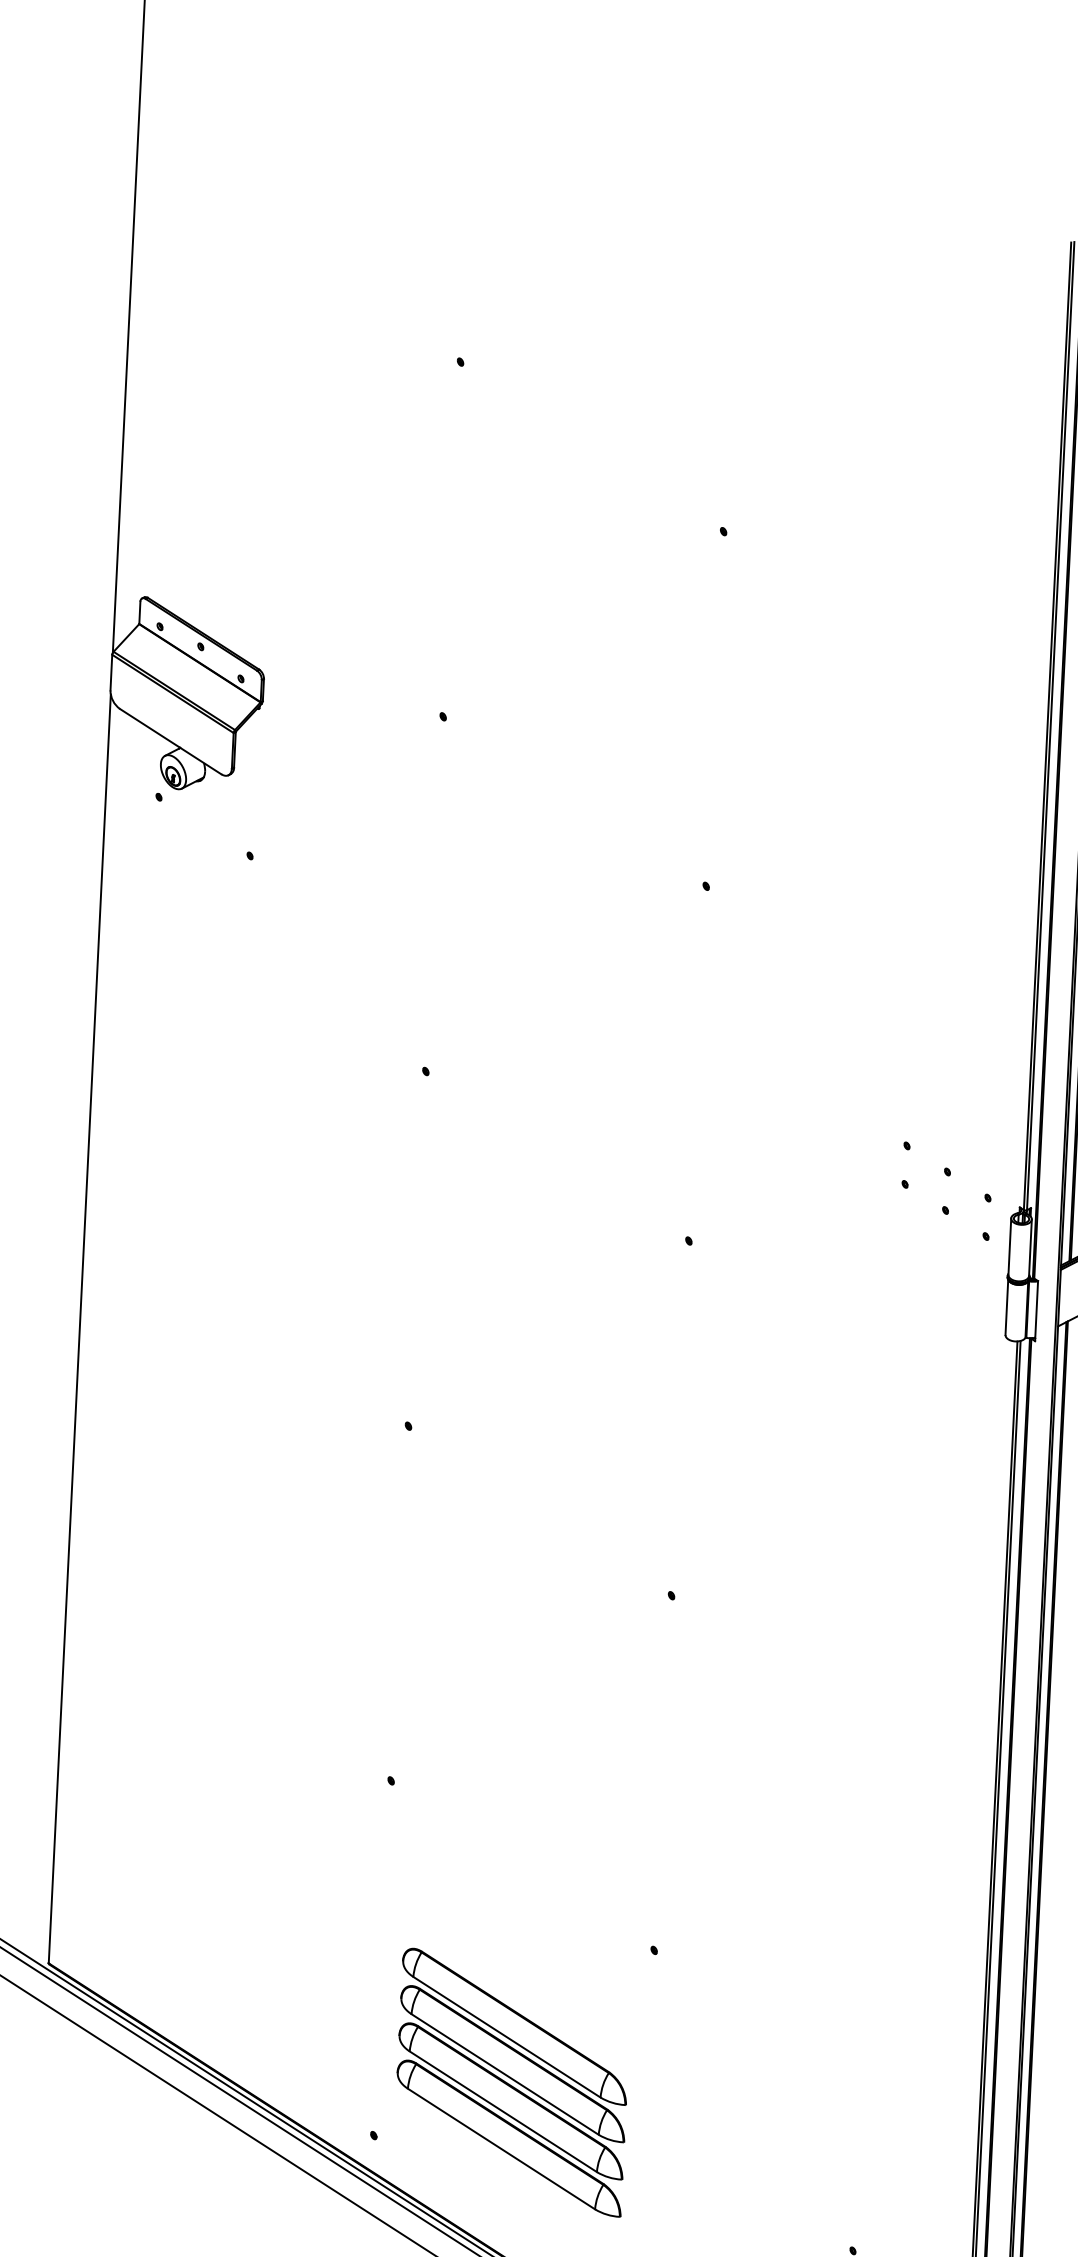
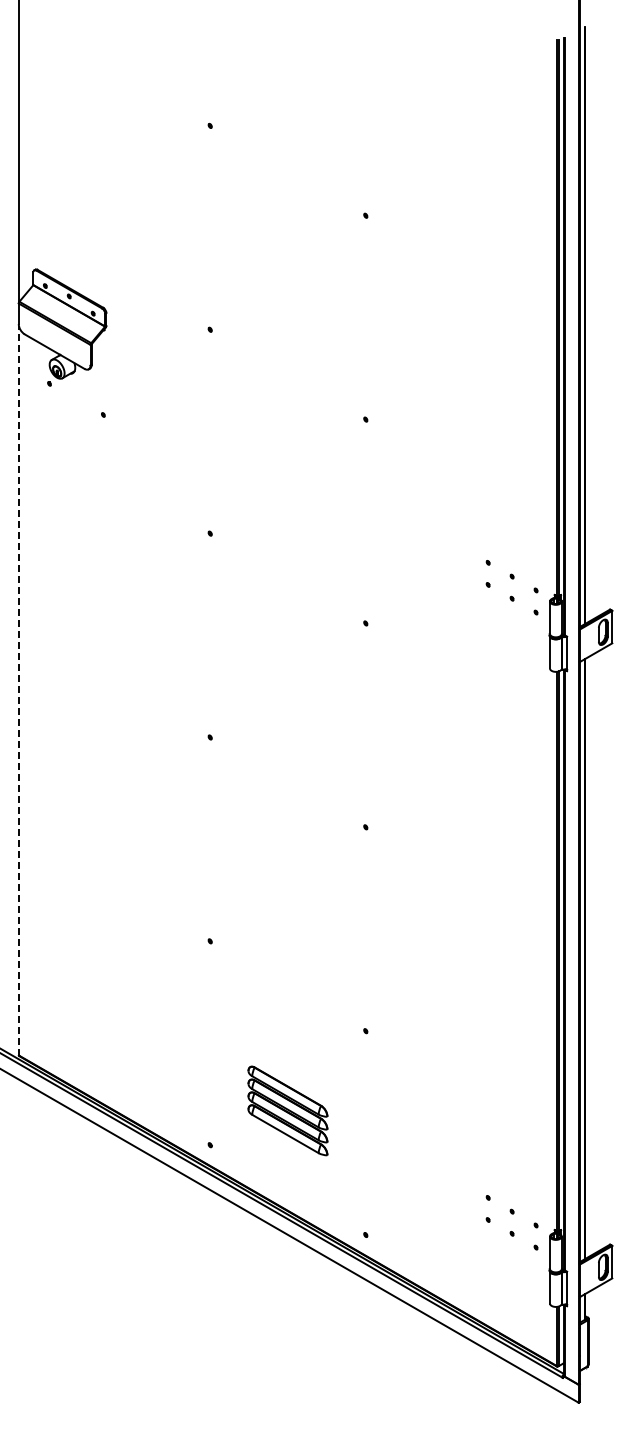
line: (80, 1328) -> (19, 690), solid -> dashed
part: (511, 2081) -> (287, 1110), size x0.6

